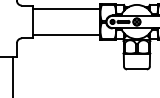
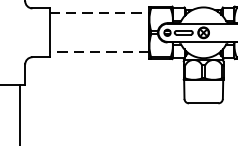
line: (66, 8) -> (98, 12), solid -> dashed
line: (66, 35) -> (98, 52), solid -> dashed

